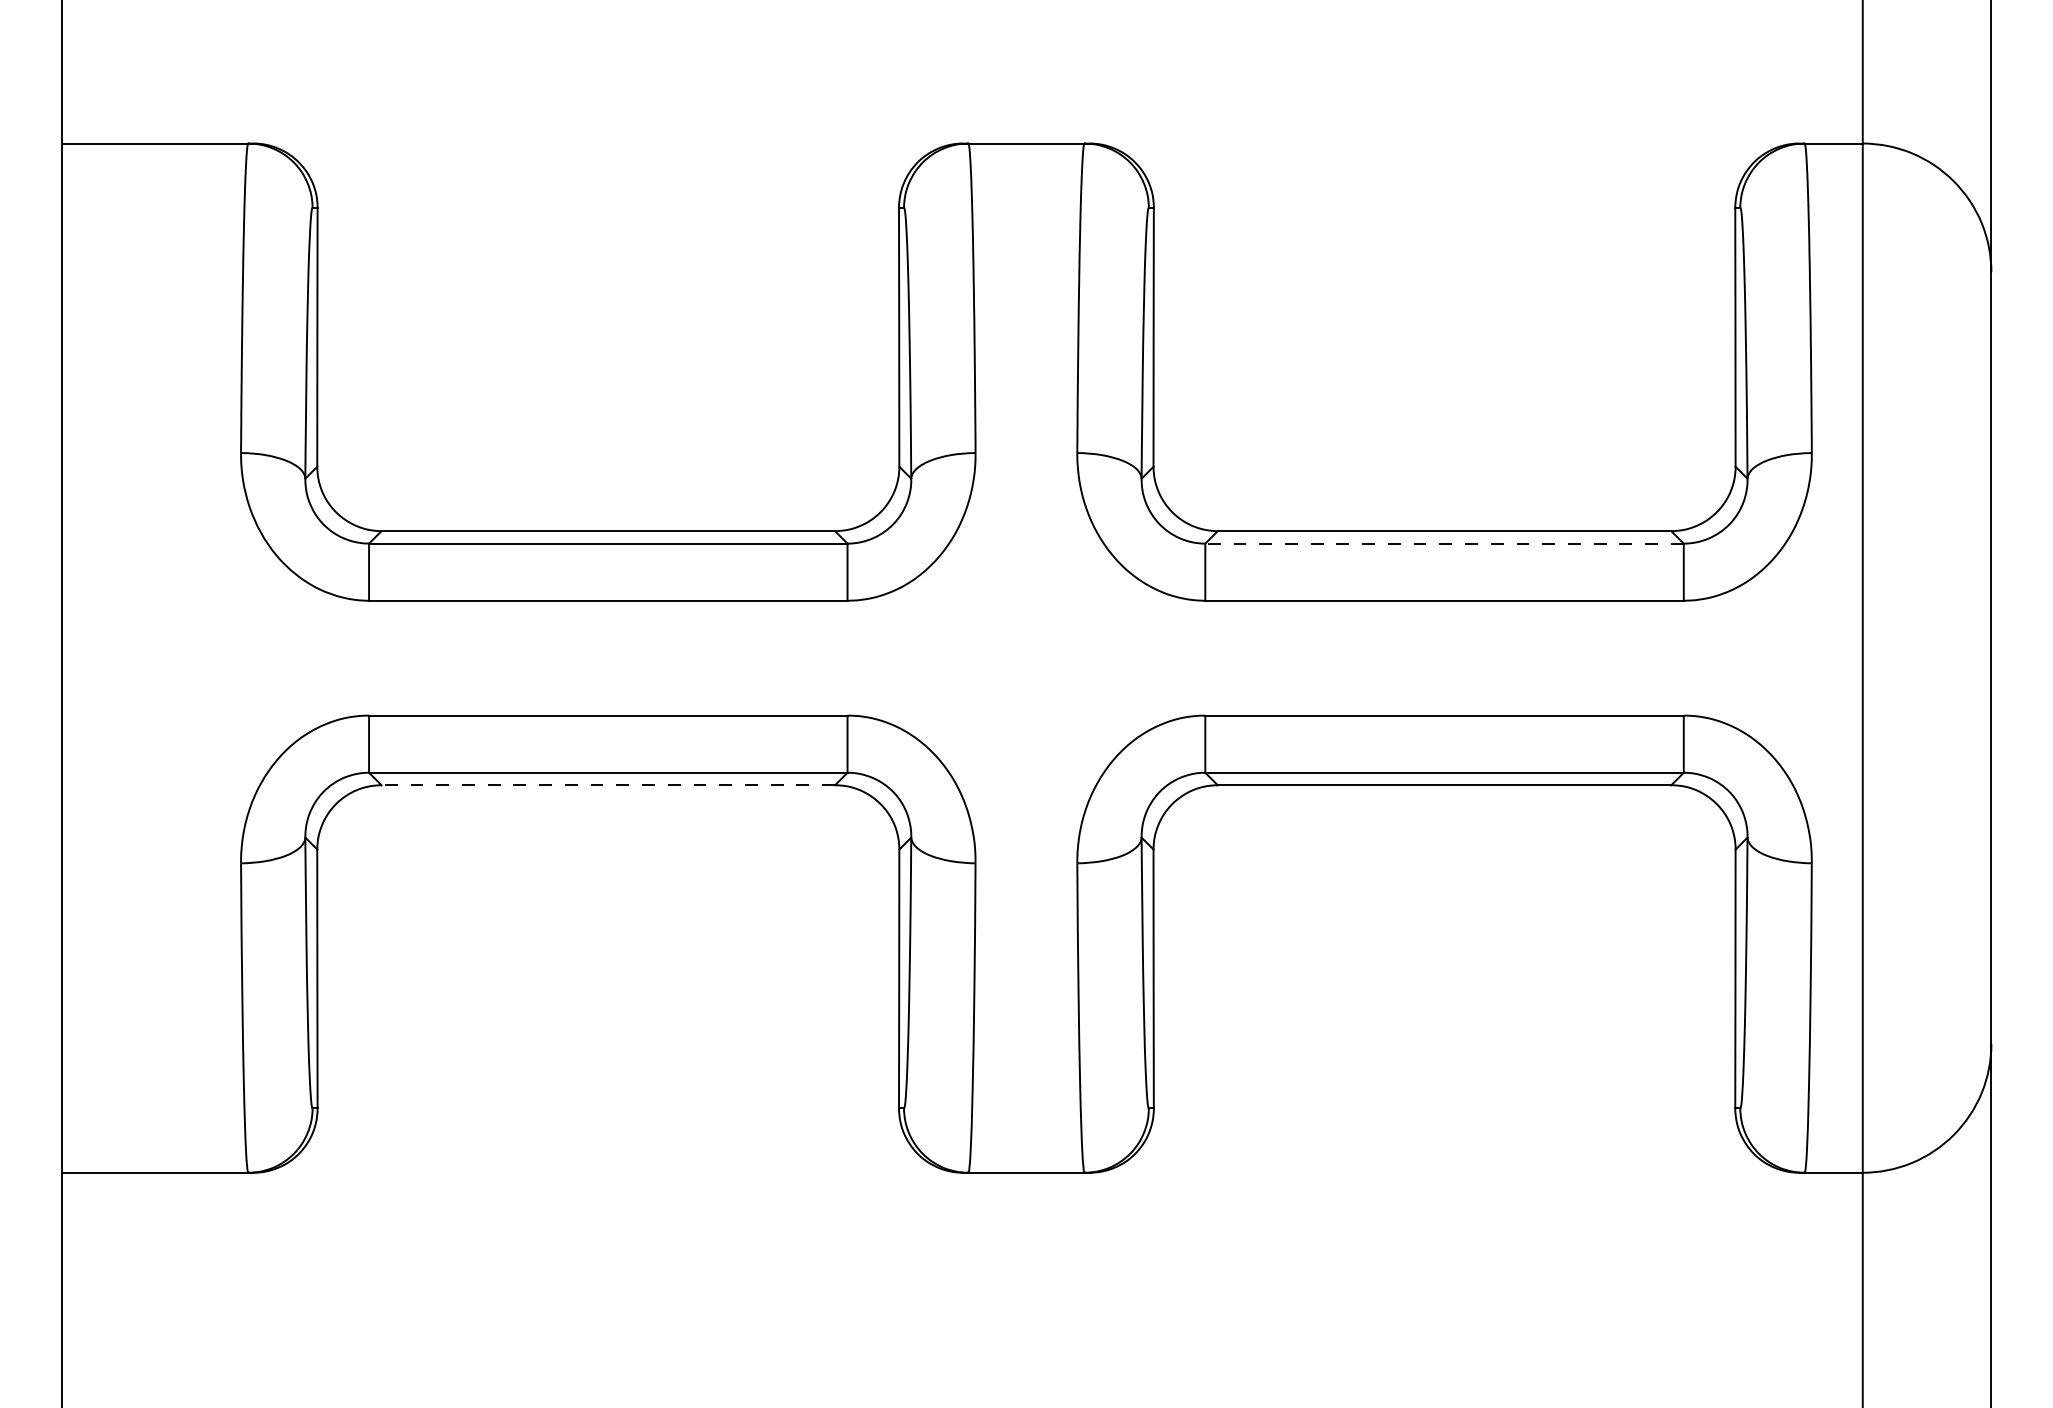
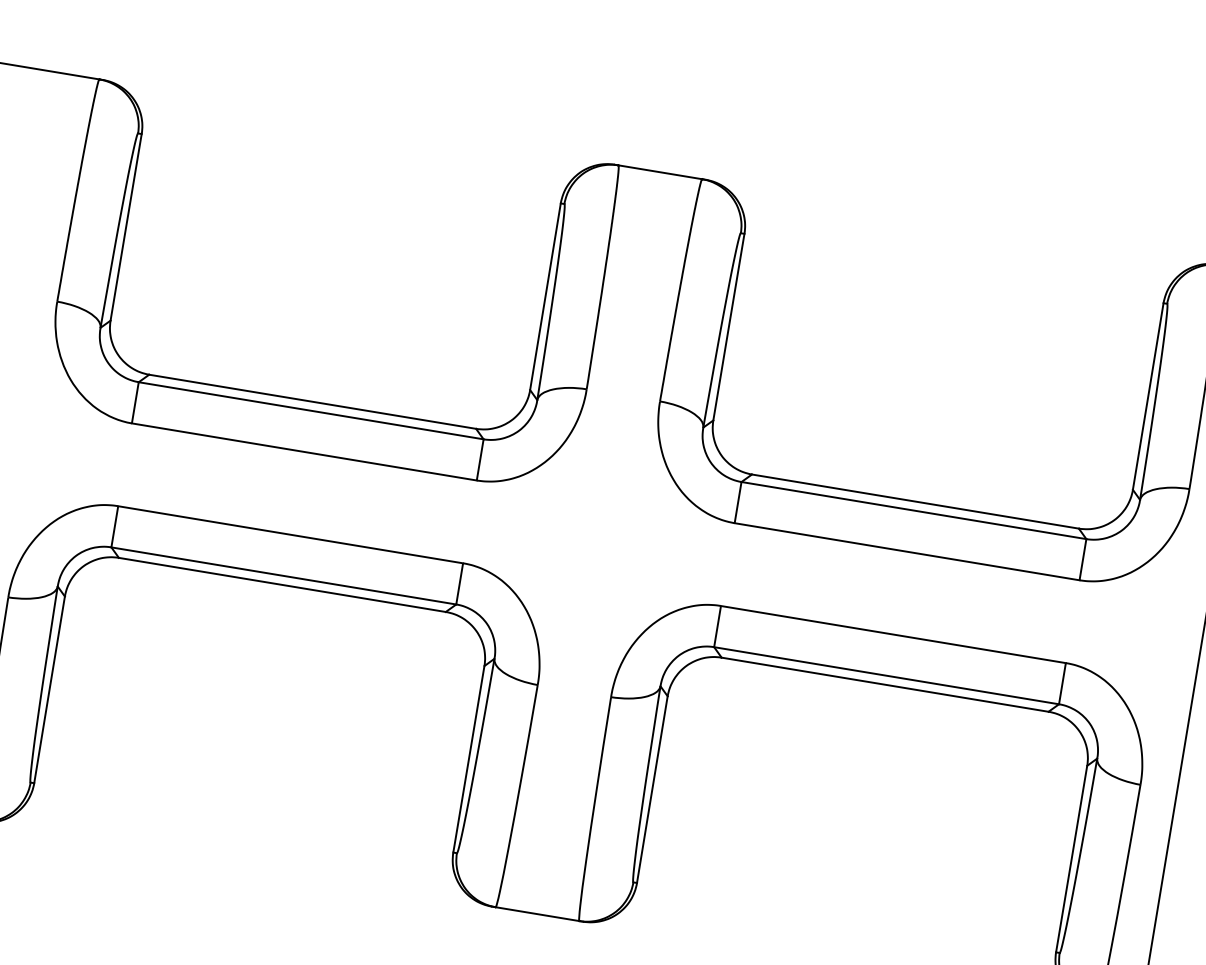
line: (1444, 543) -> (913, 510), dashed -> solid
line: (608, 785) -> (282, 585), dashed -> solid

